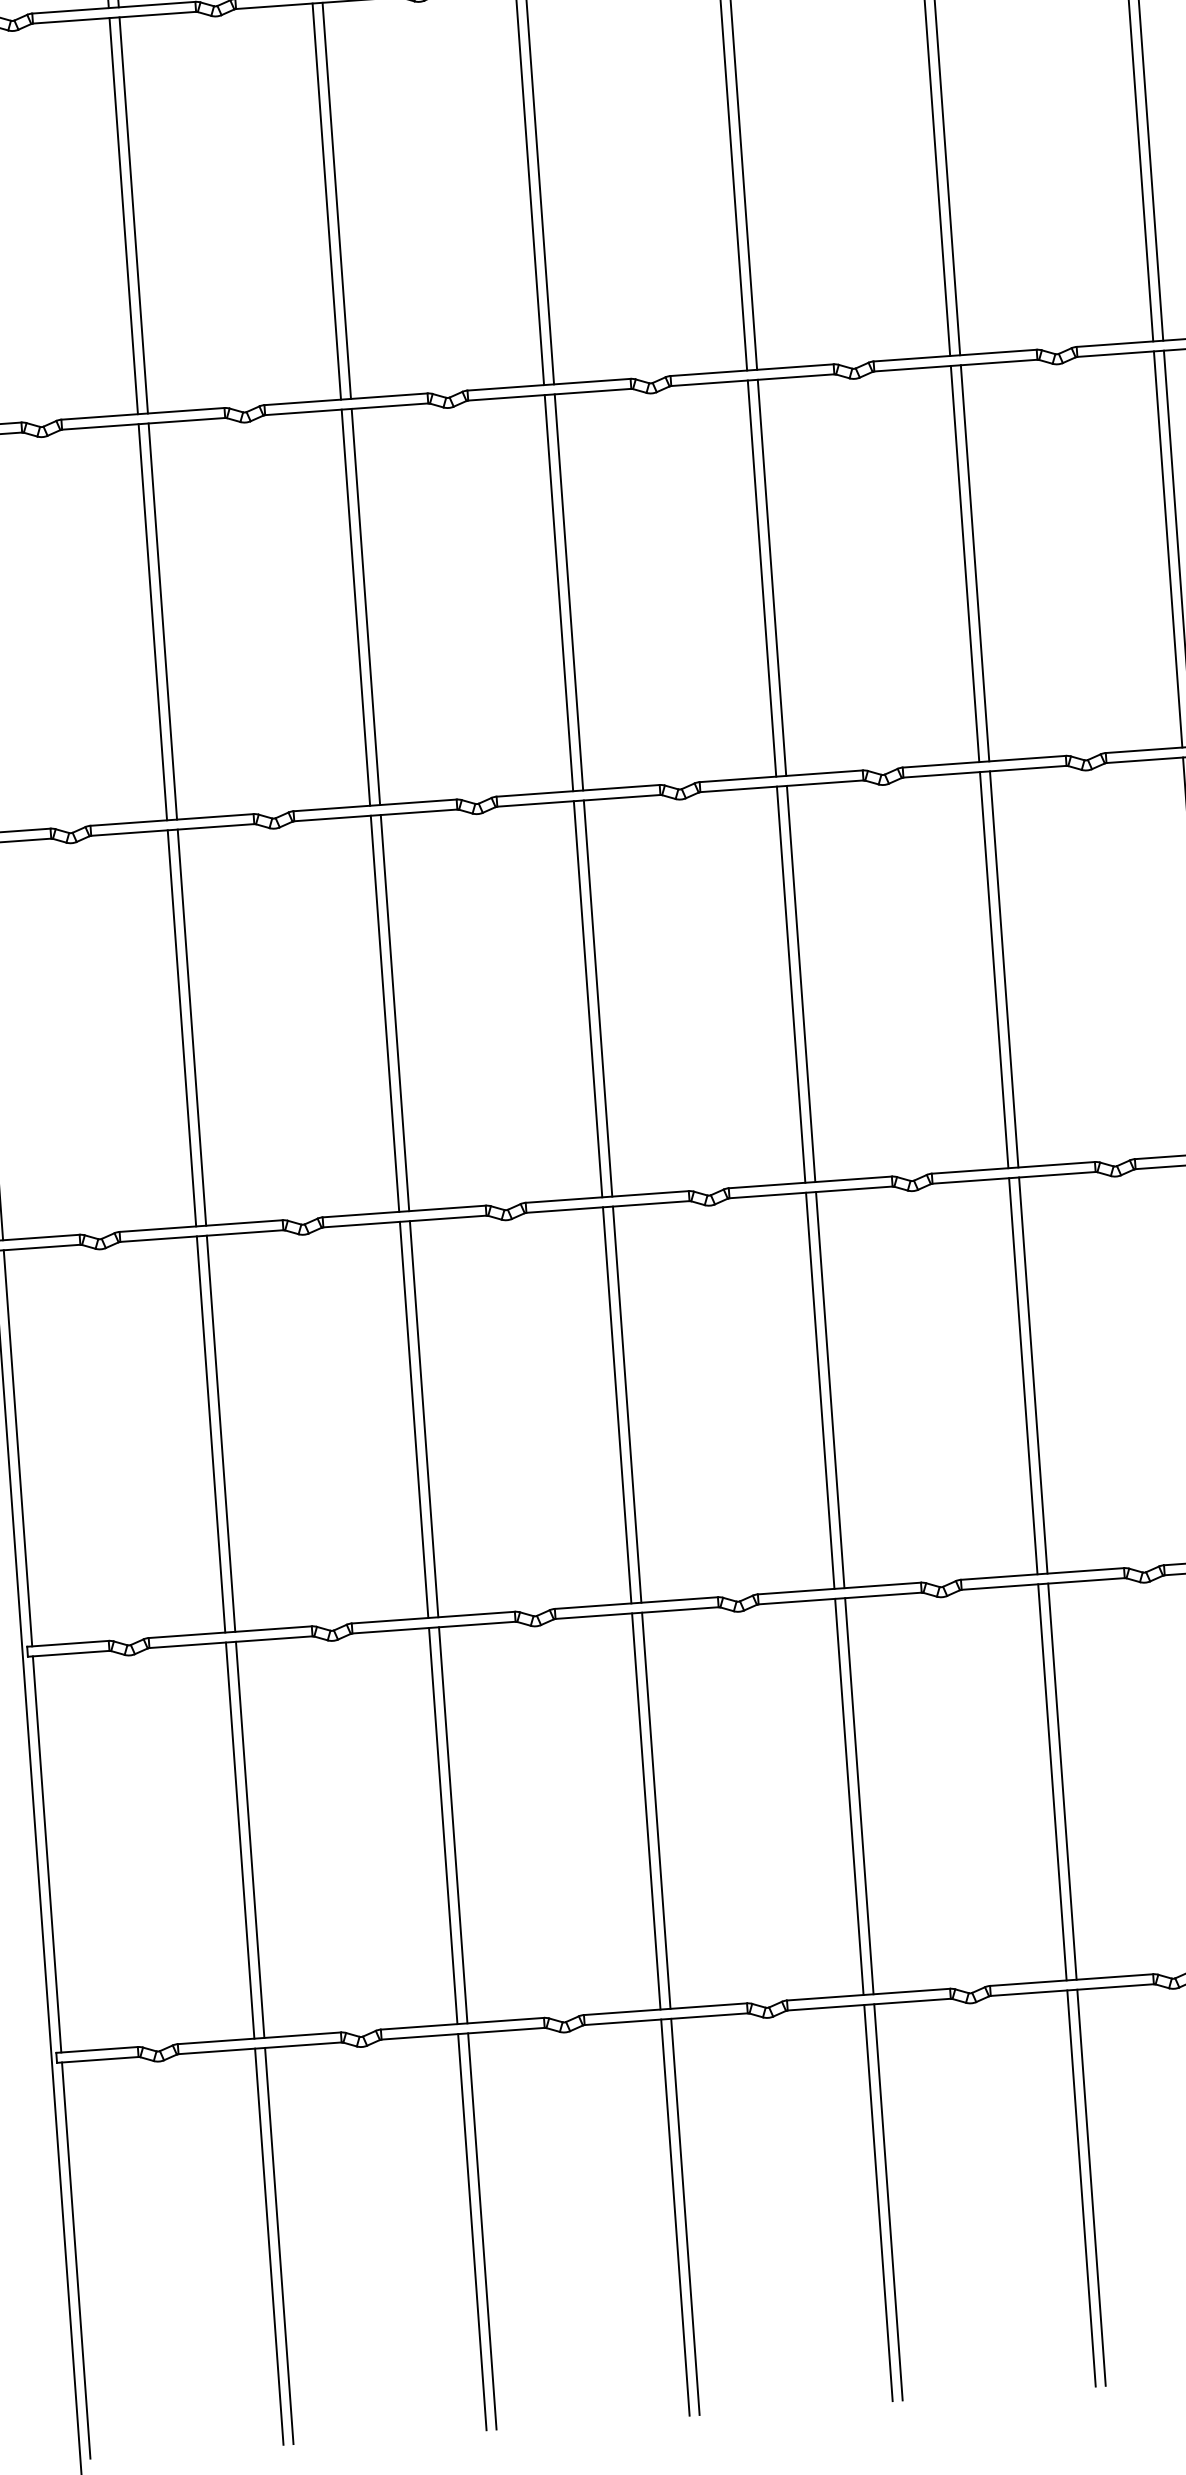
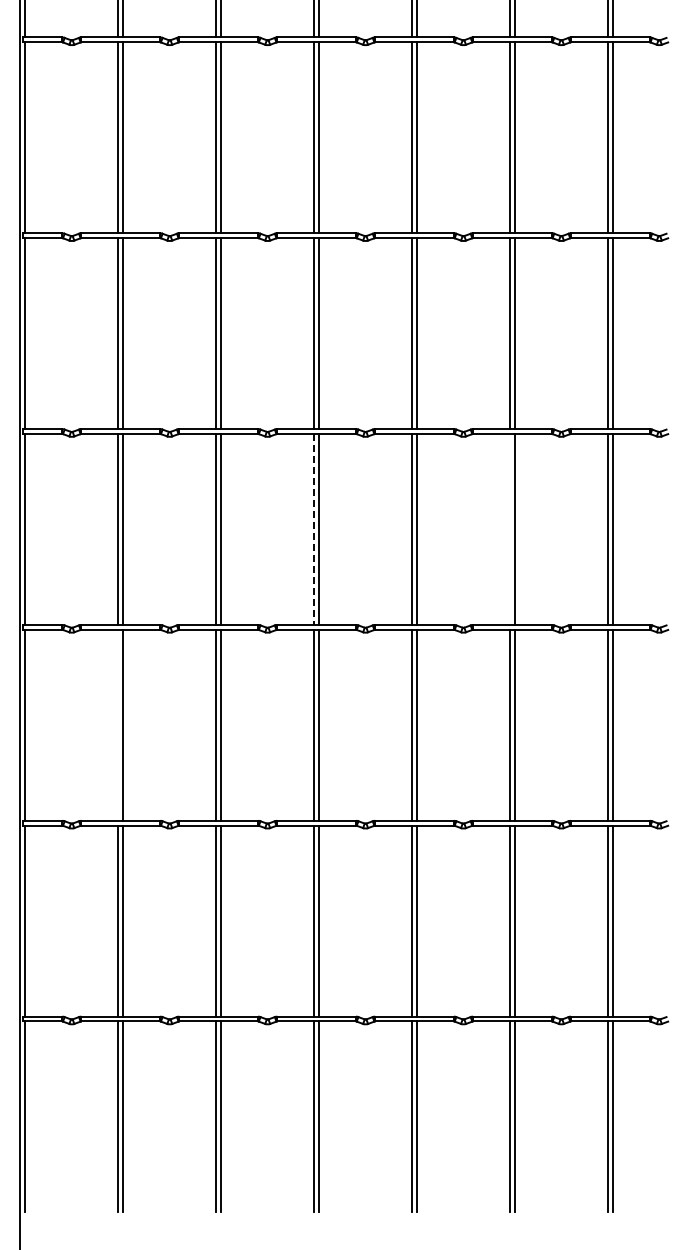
line: (995, 970) -> (510, 529), removed
line: (588, 999) -> (314, 529), solid -> dashed
line: (211, 1432) -> (118, 724), removed

